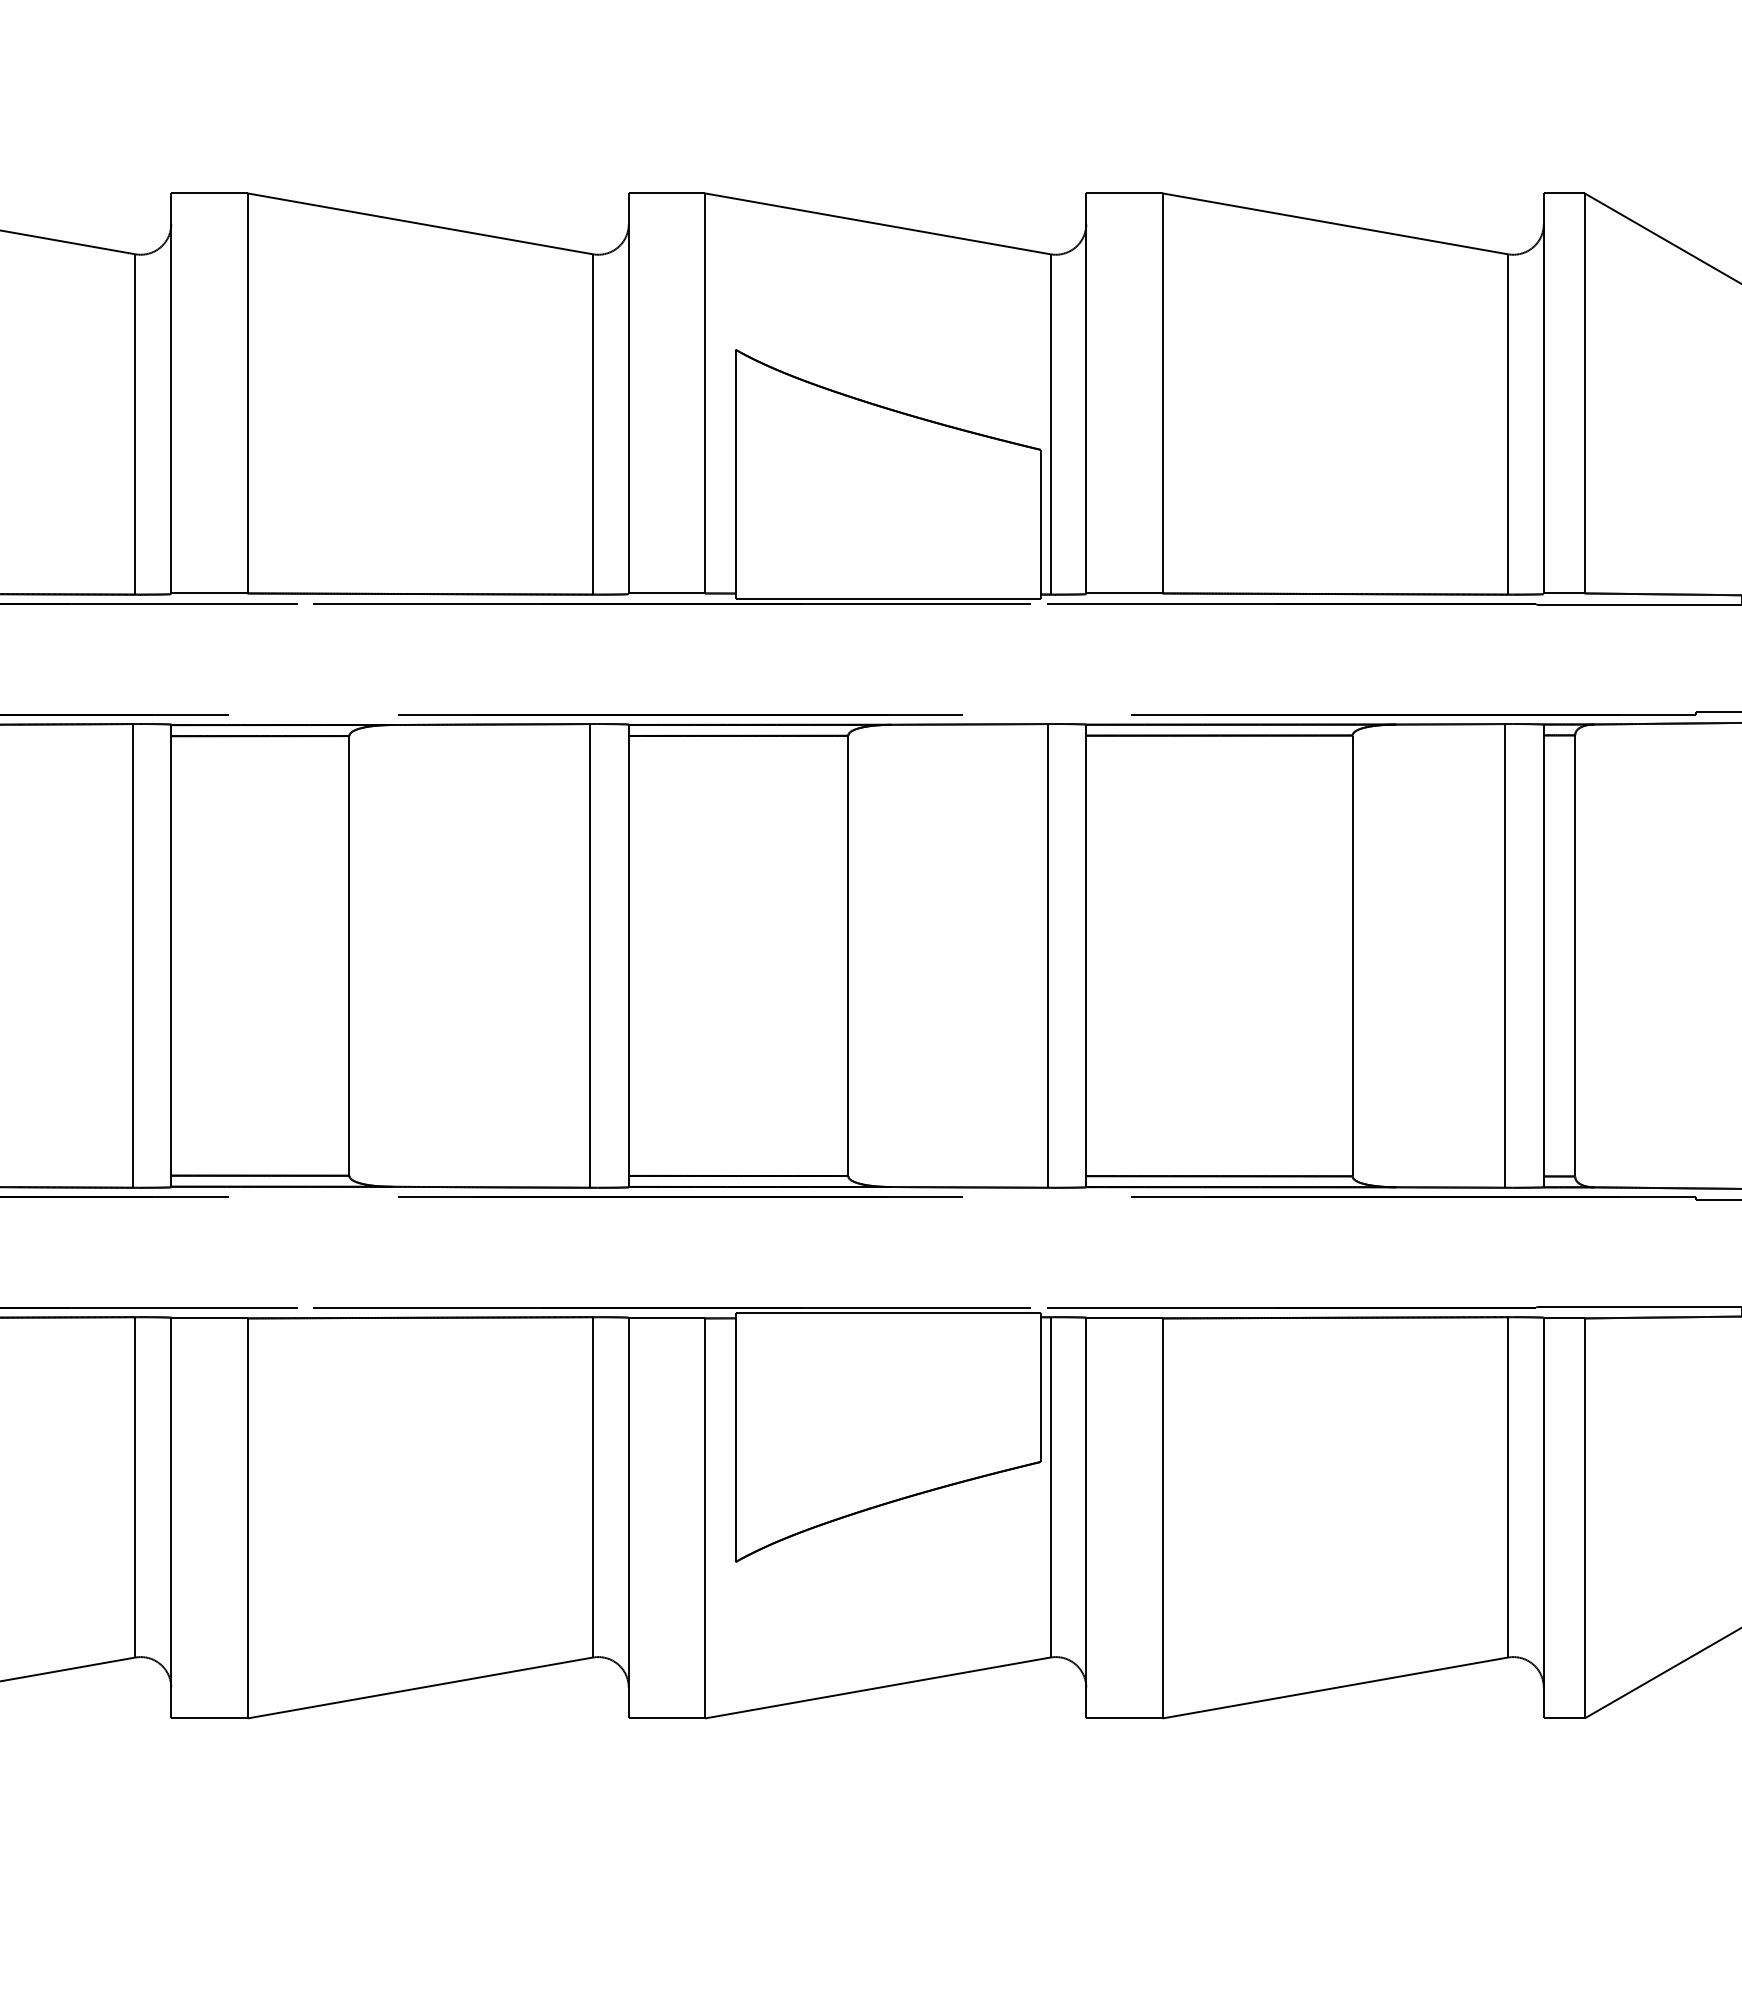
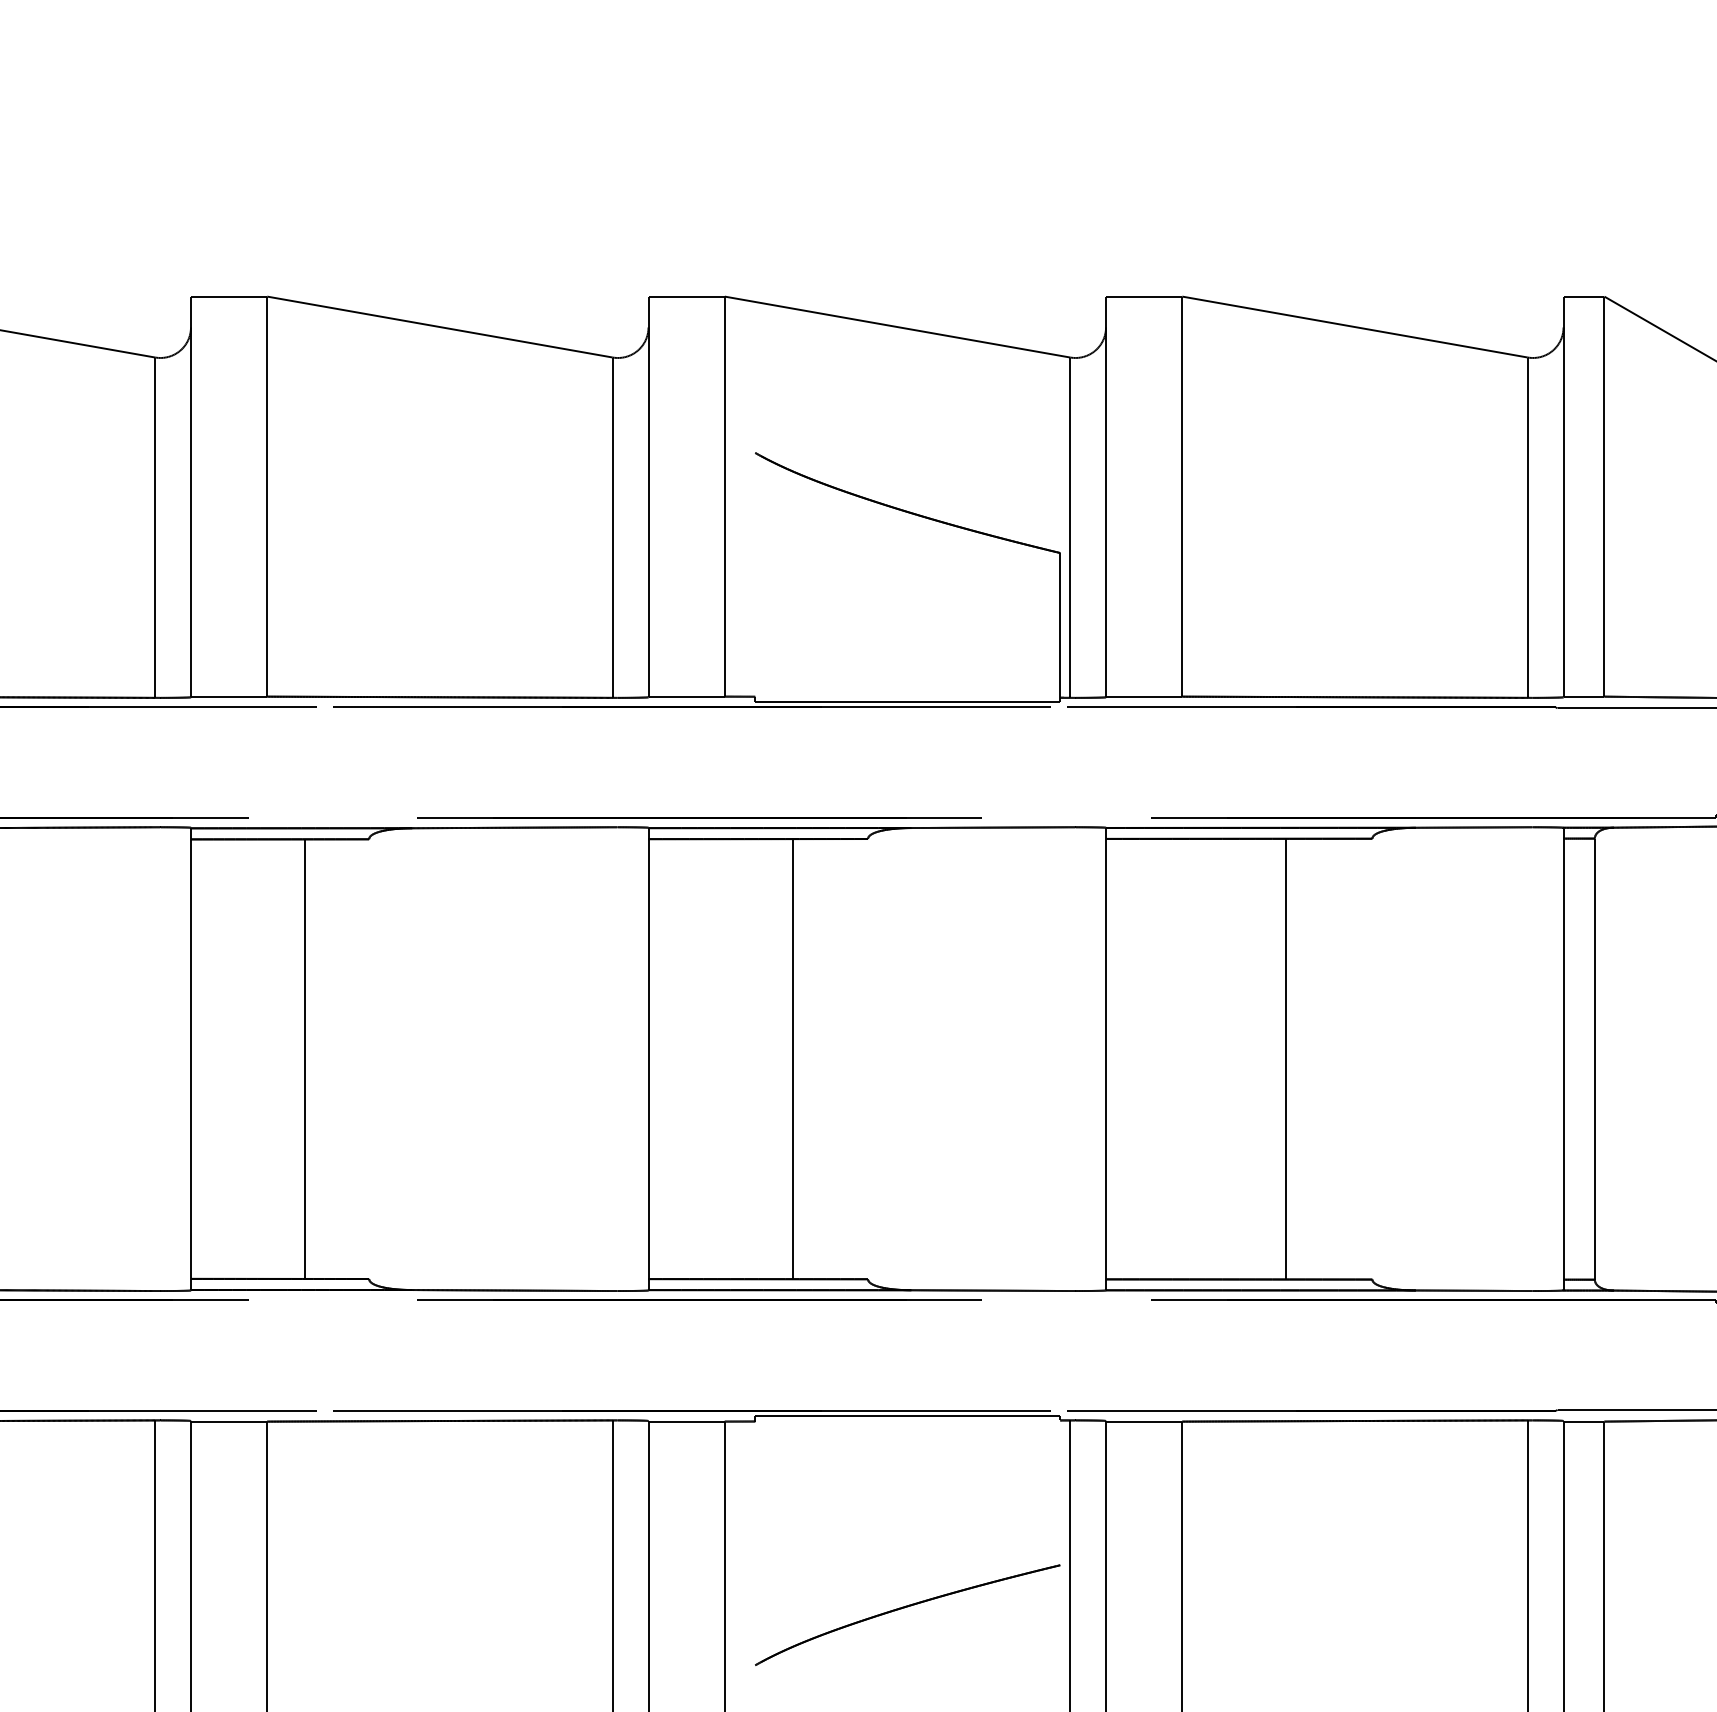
line: (735, 471) -> (755, 574), removed
line: (132, 955) -> (152, 1058), removed
line: (349, 955) -> (305, 1058), moved
line: (590, 955) -> (610, 1058), removed
line: (848, 955) -> (793, 1058), moved
line: (1047, 955) -> (1067, 1058), removed
line: (1352, 955) -> (1286, 1058), moved
line: (1505, 955) -> (1525, 1058), removed
line: (1040, 1389) -> (1060, 1492), removed
line: (735, 1440) -> (755, 1543), removed

